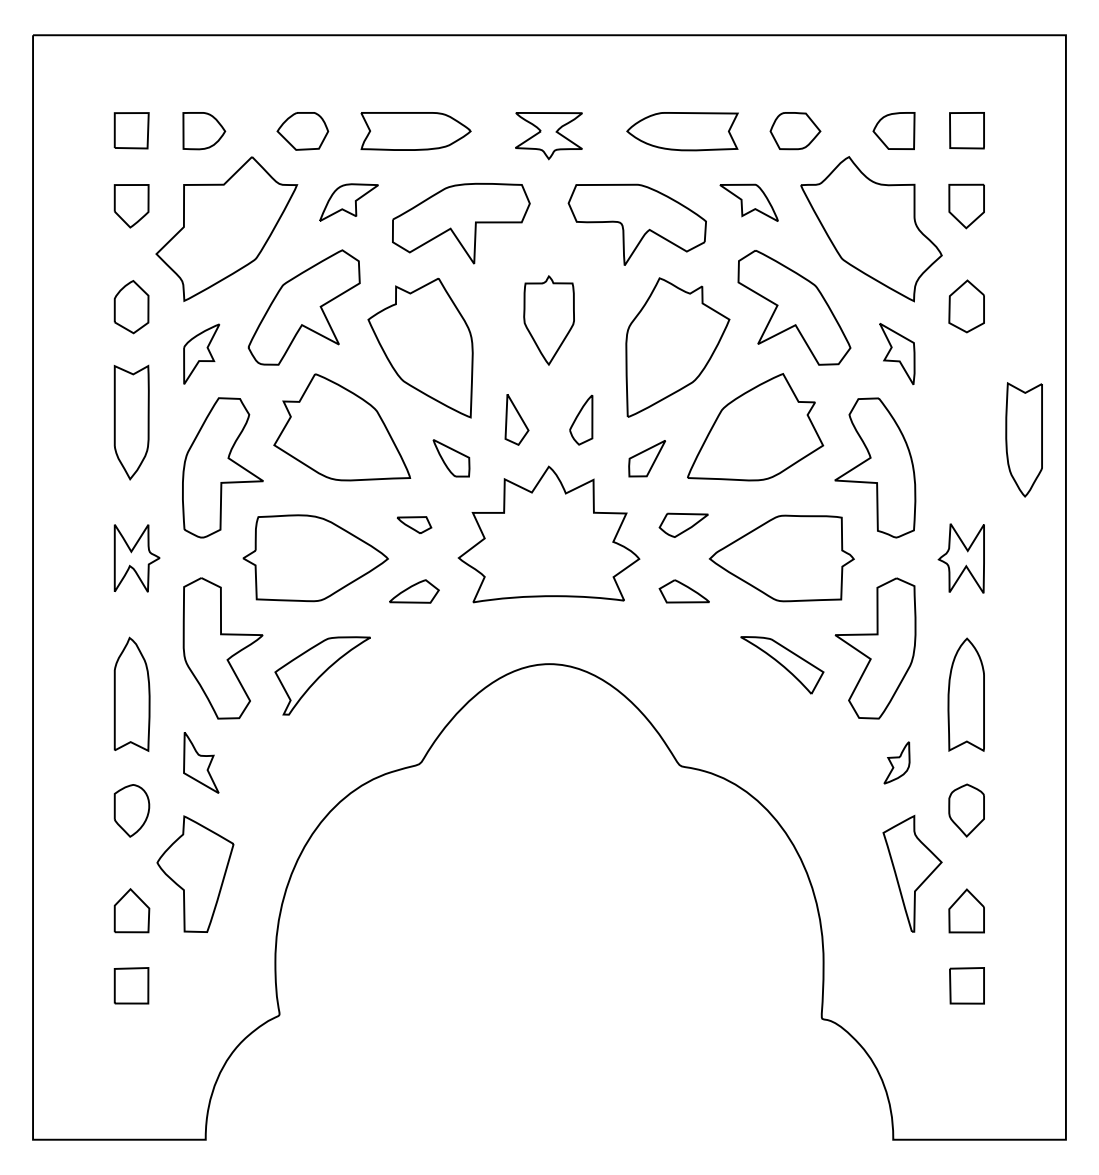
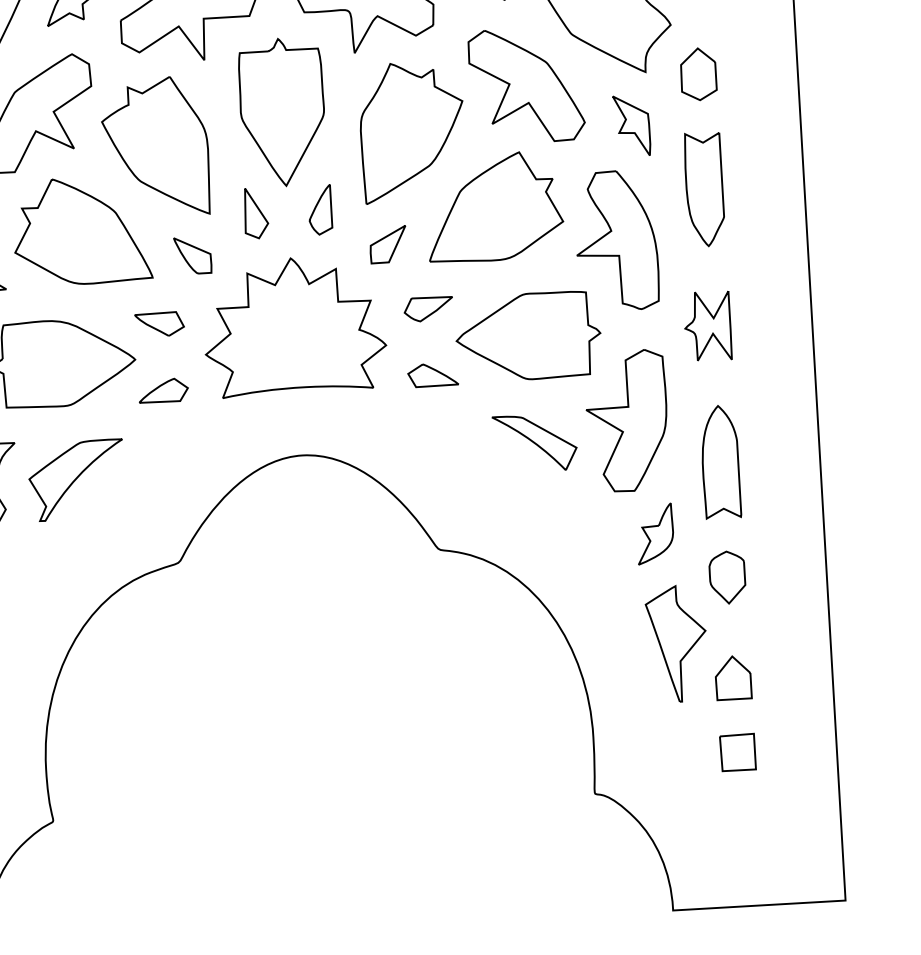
part: (548, 320) -> (281, 112), size x1.67
part: (1023, 439) -> (703, 189), moved
part: (414, 524) -> (159, 323), size x1.43
part: (896, 762) -> (654, 533), size x1.43

